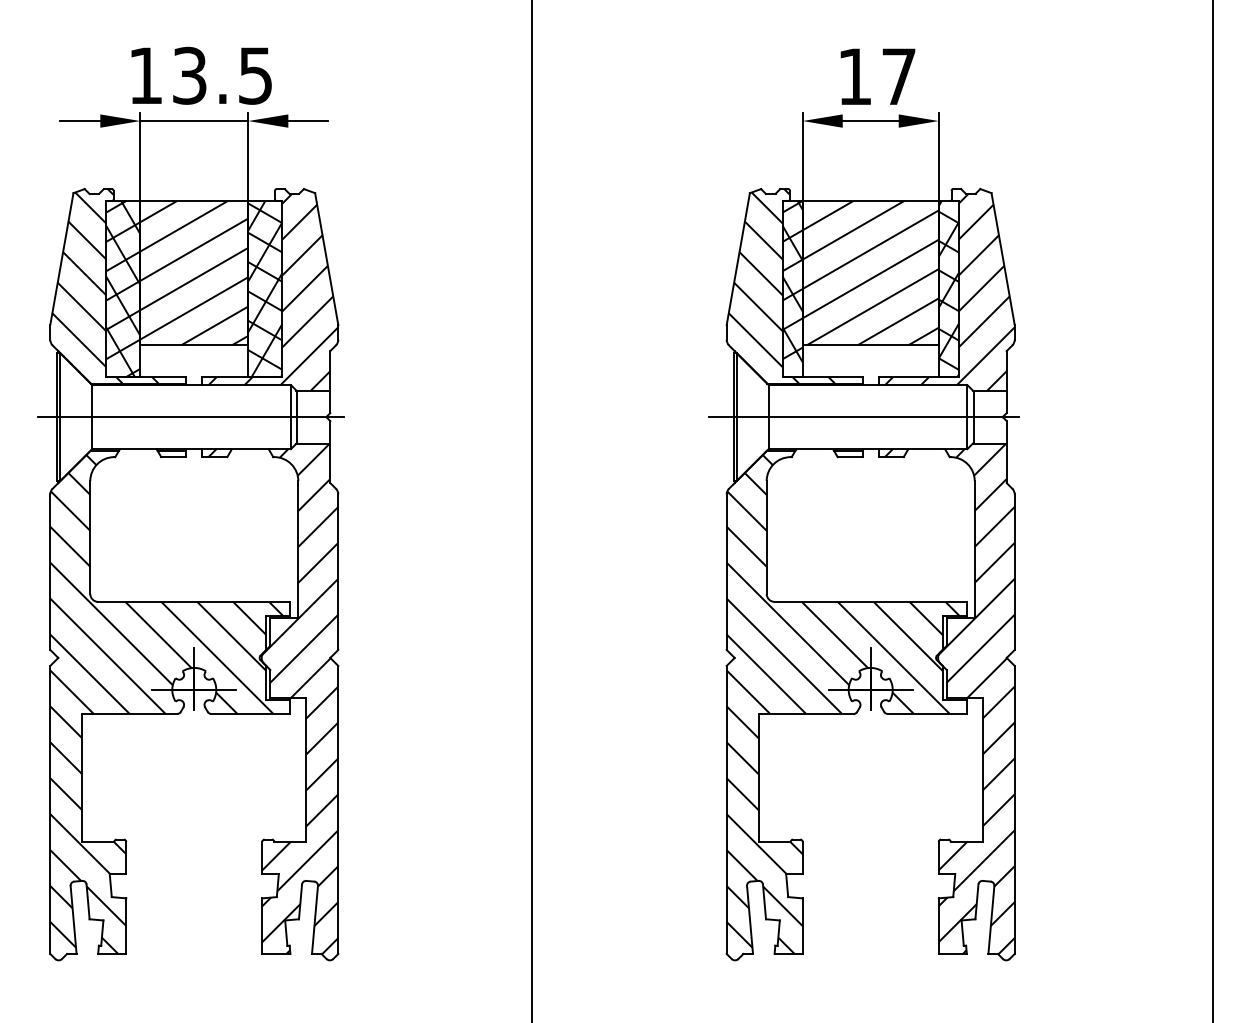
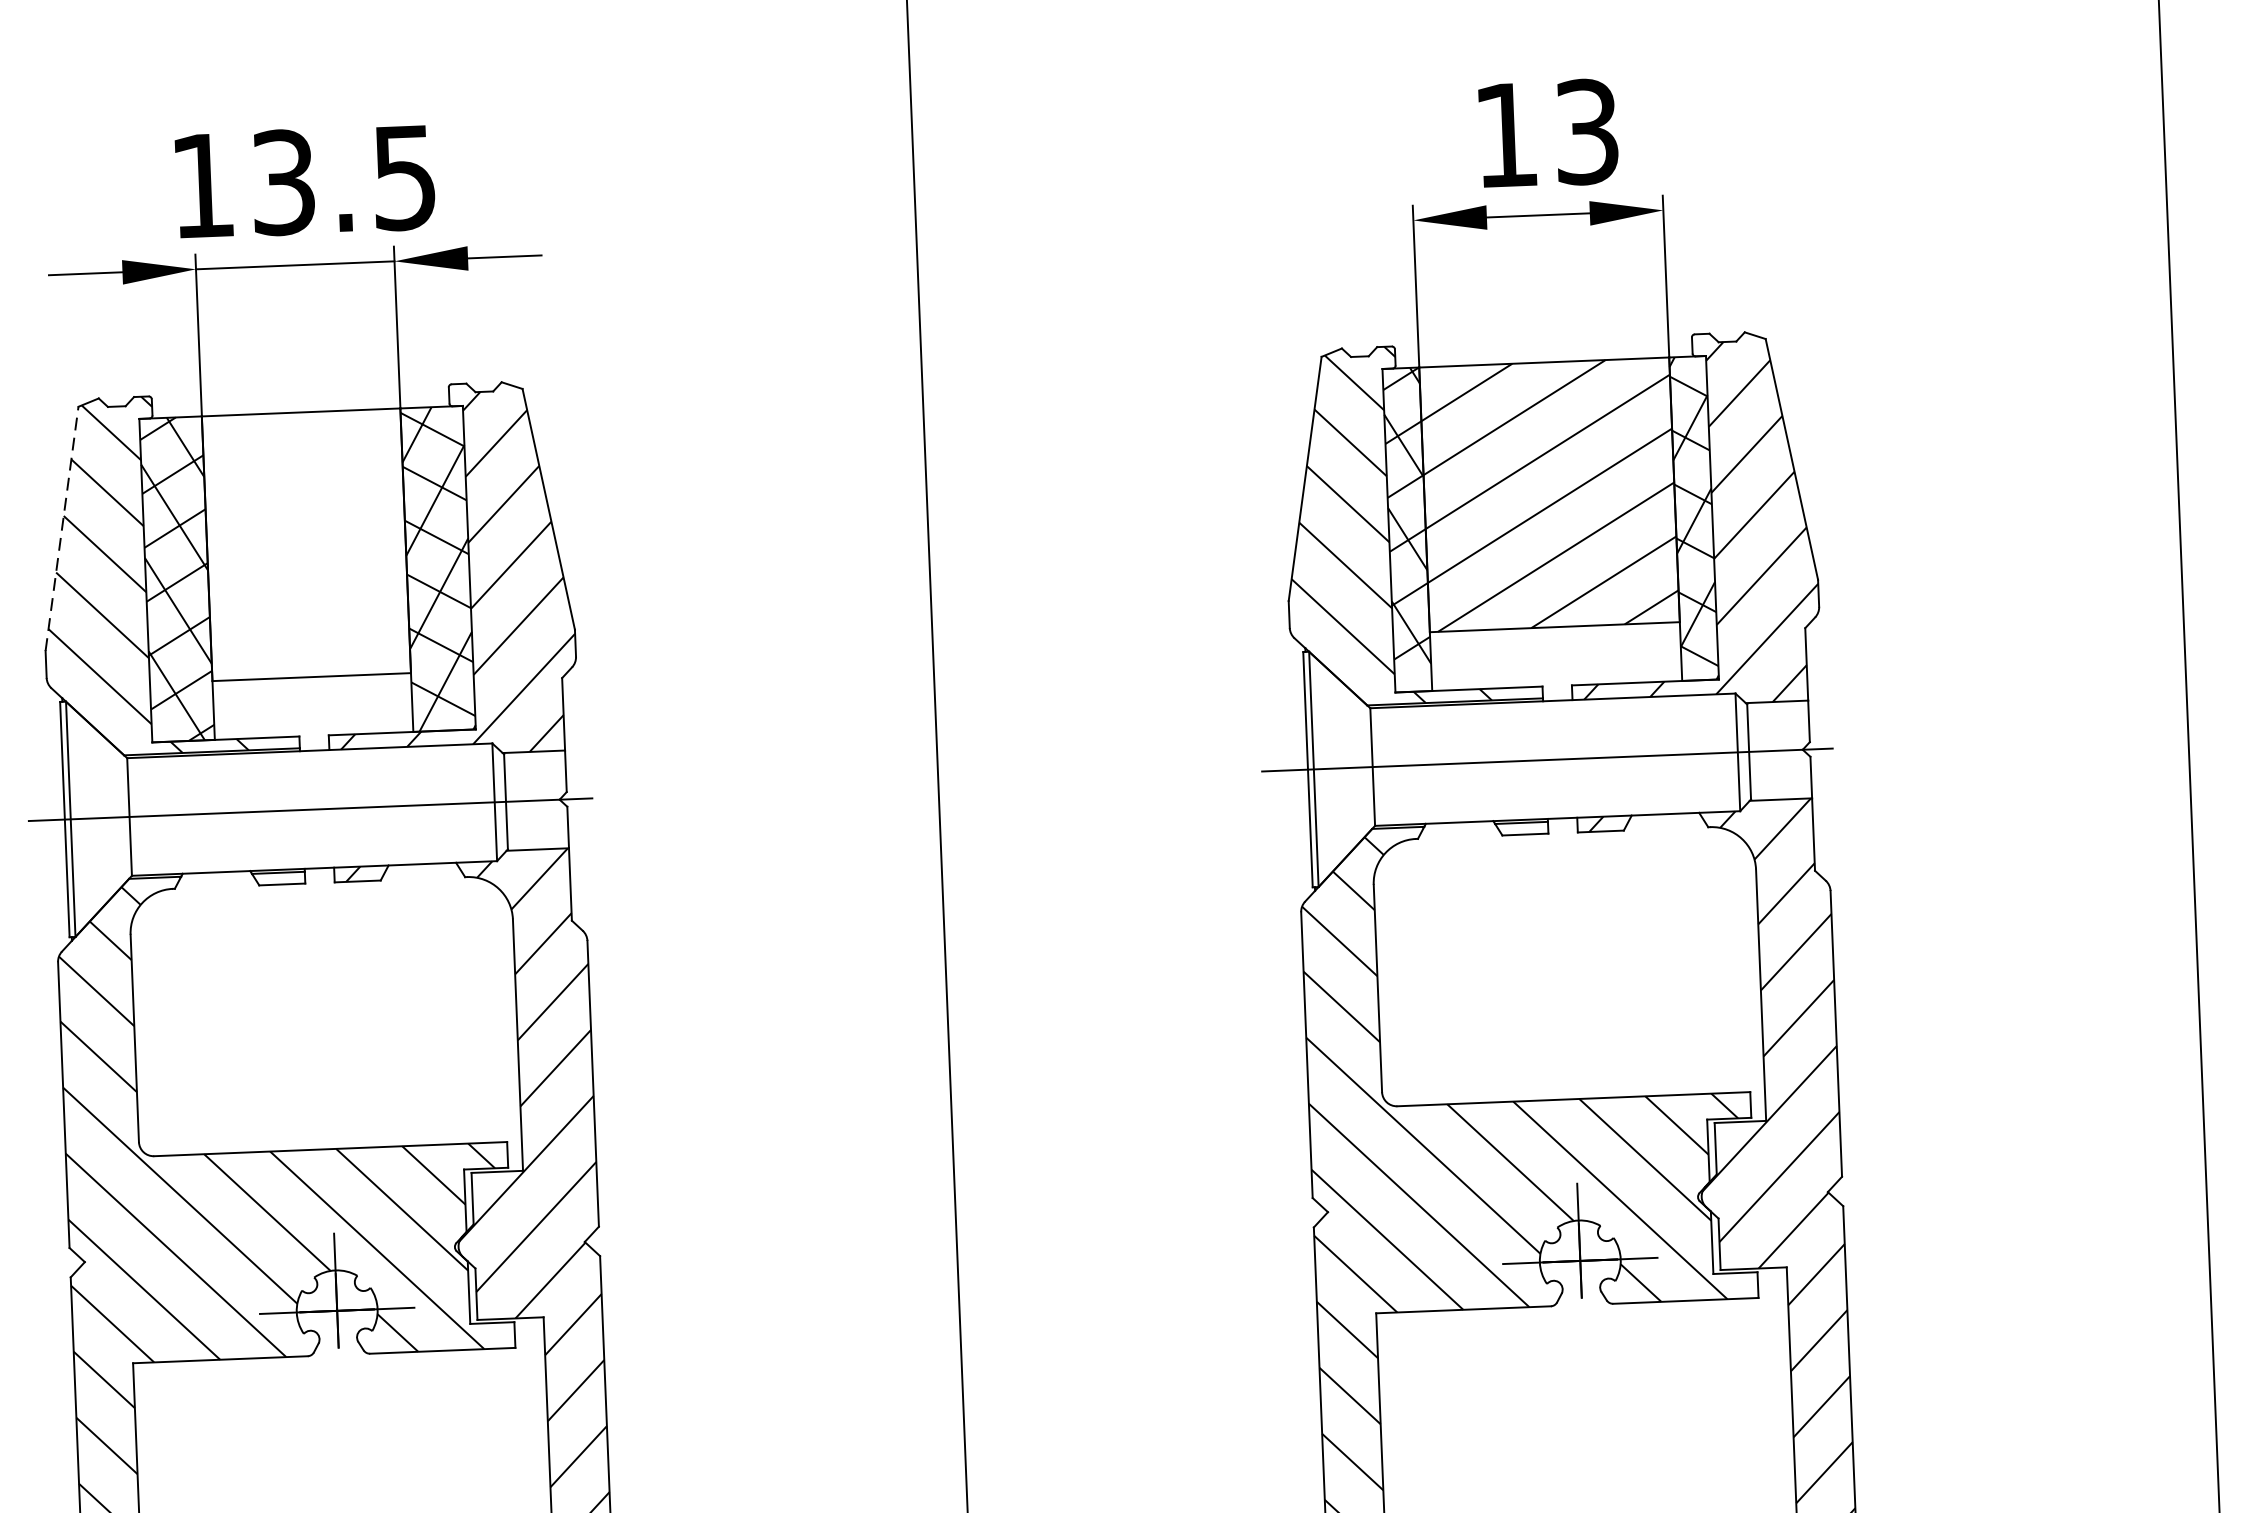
text: (898, 76) -> (1586, 131), 17 -> 13
line: (61, 259) -> (61, 529), solid -> dashed
hatch: (194, 273) -> (306, 545), removed

